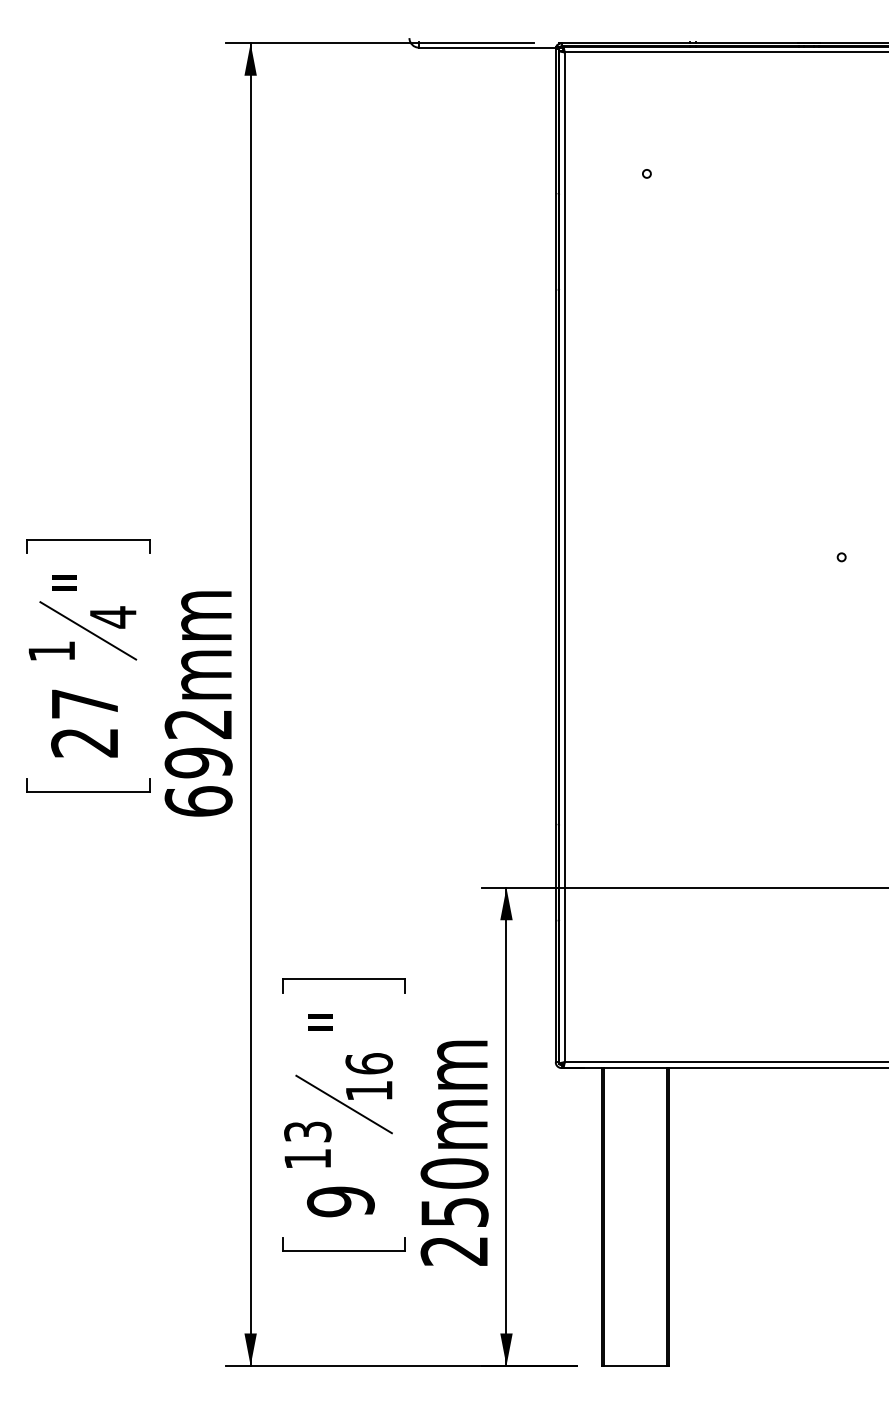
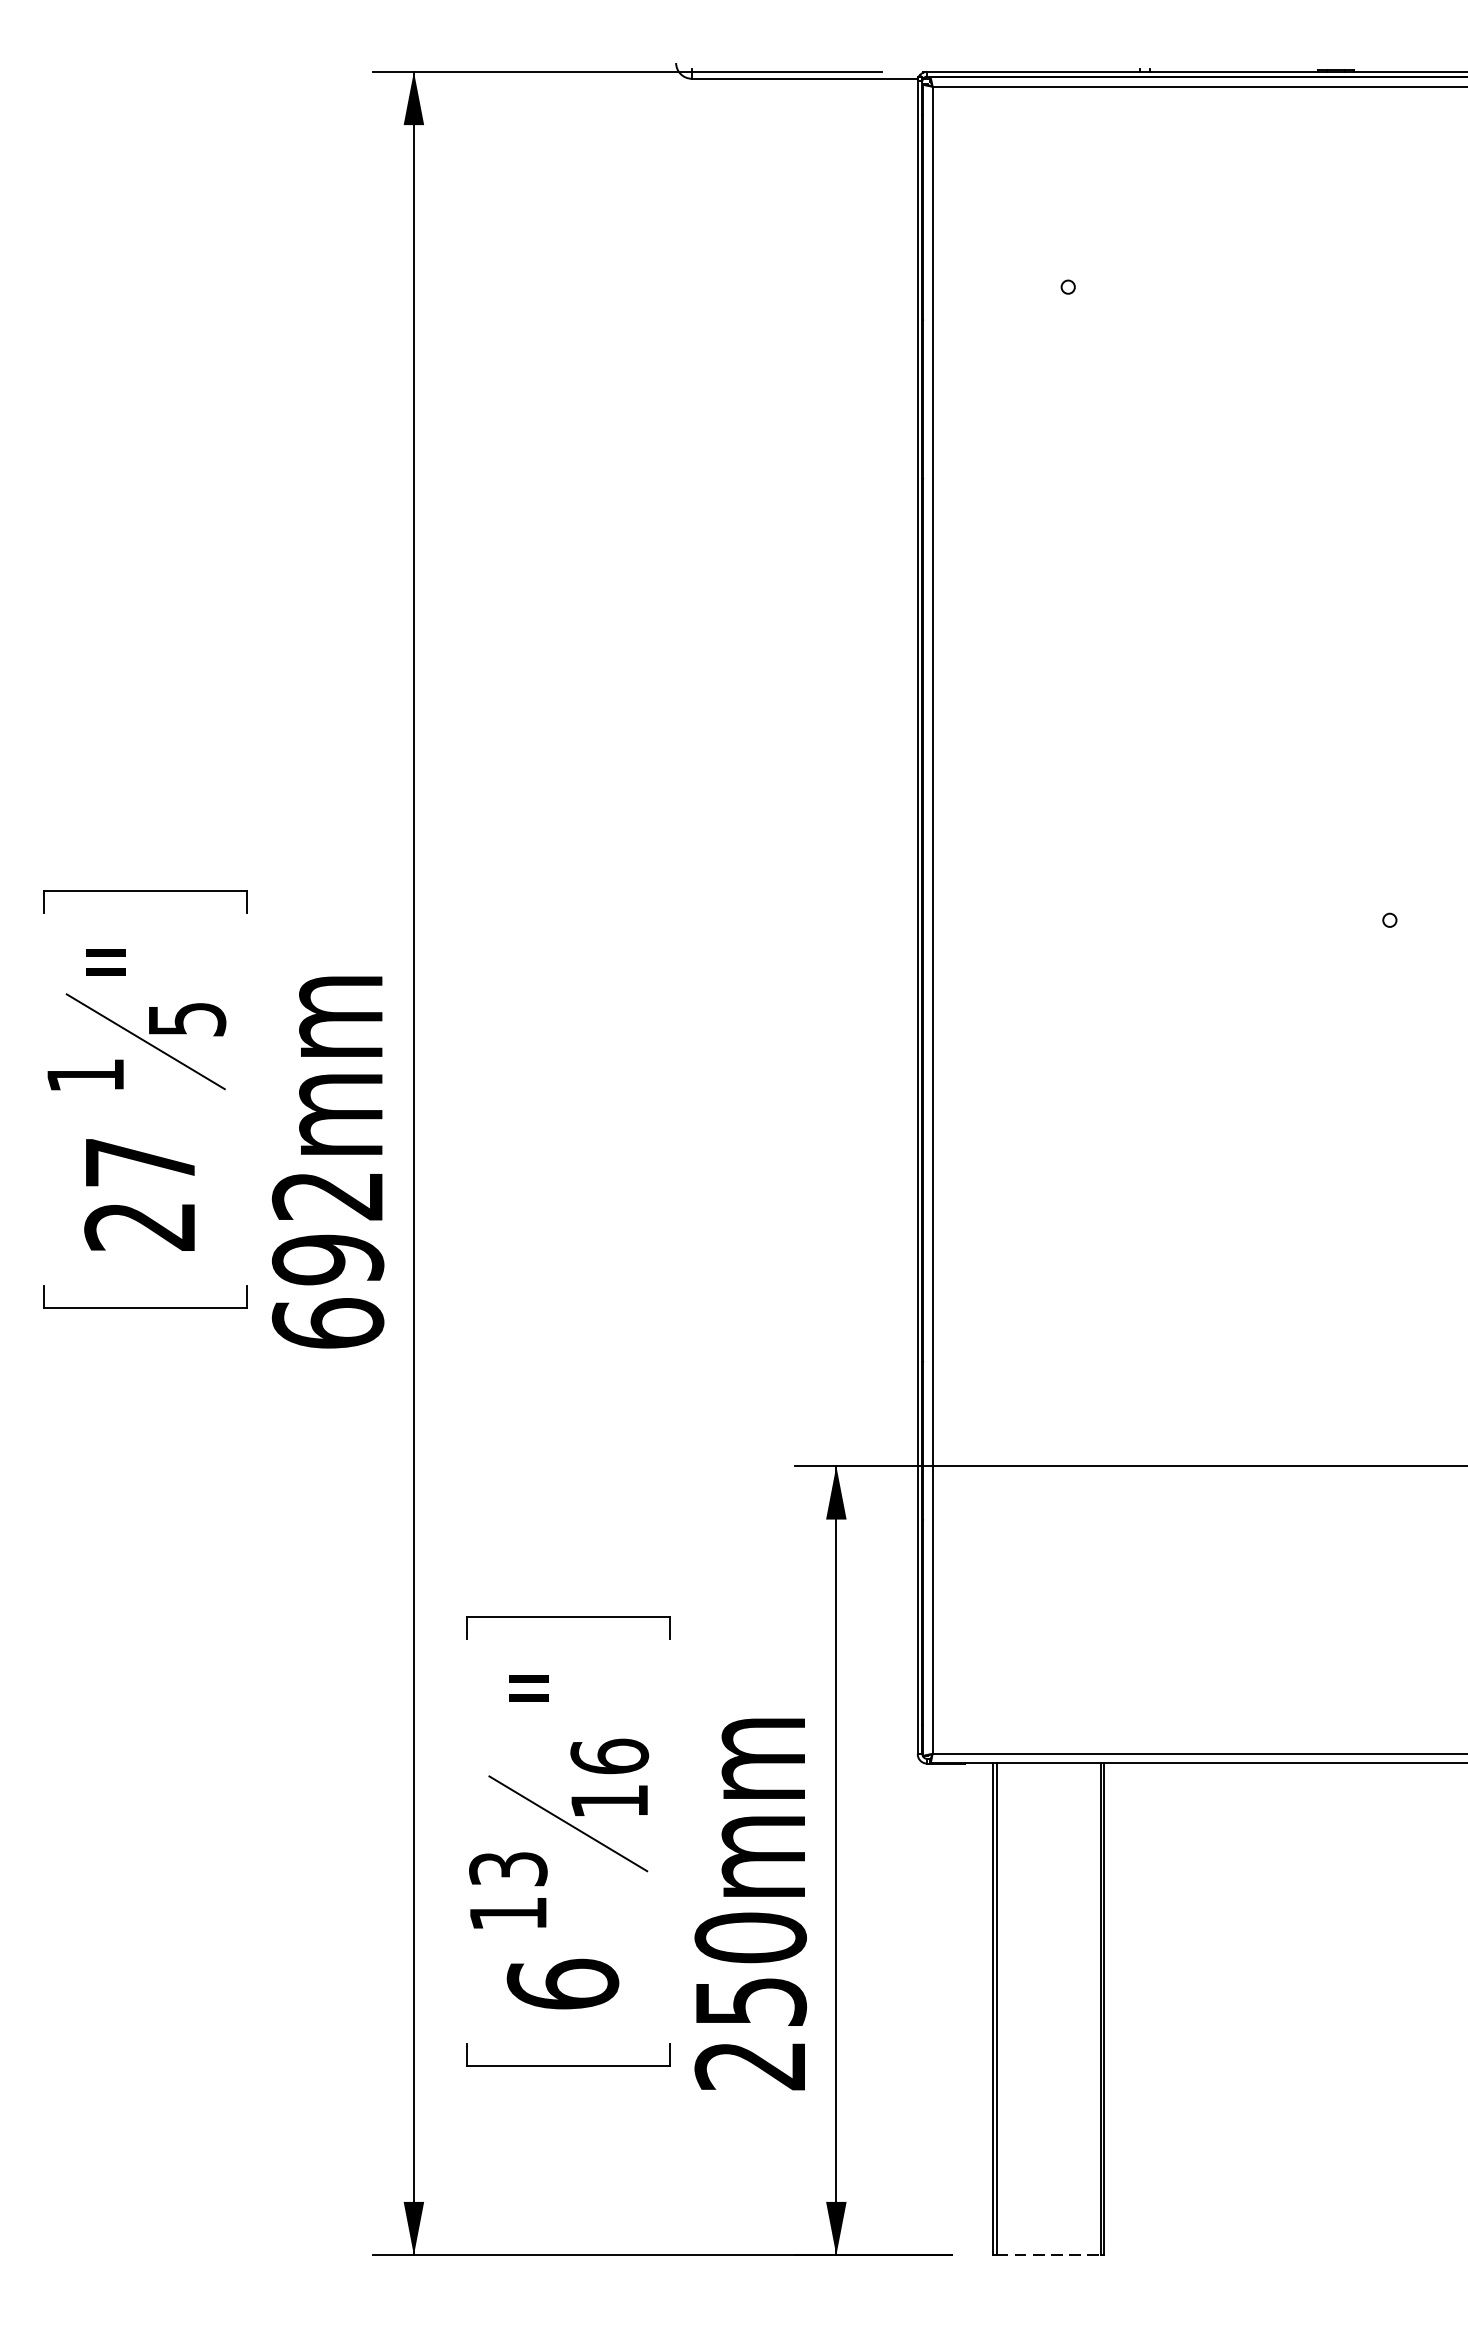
text: (113, 617) -> (187, 1019), 4 -> 5
text: (340, 1201) -> (562, 1983), 9 -> 6
line: (635, 1365) -> (1049, 2254), solid -> dashed

